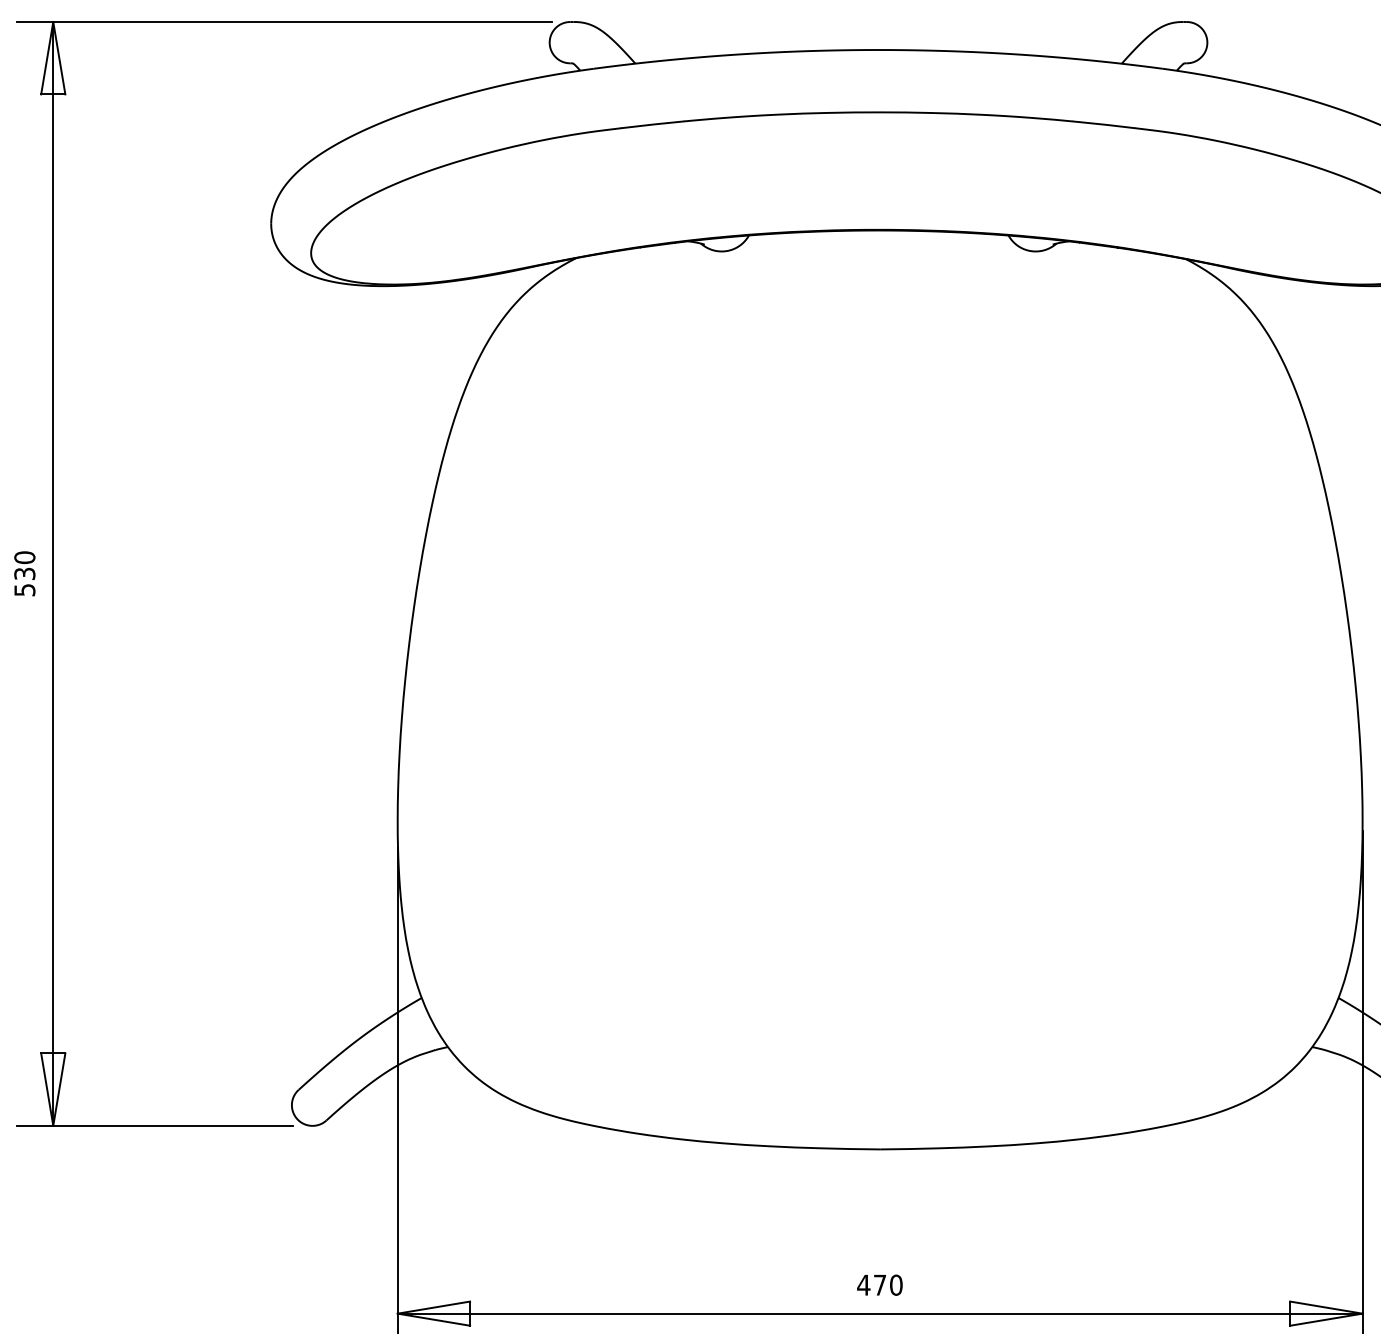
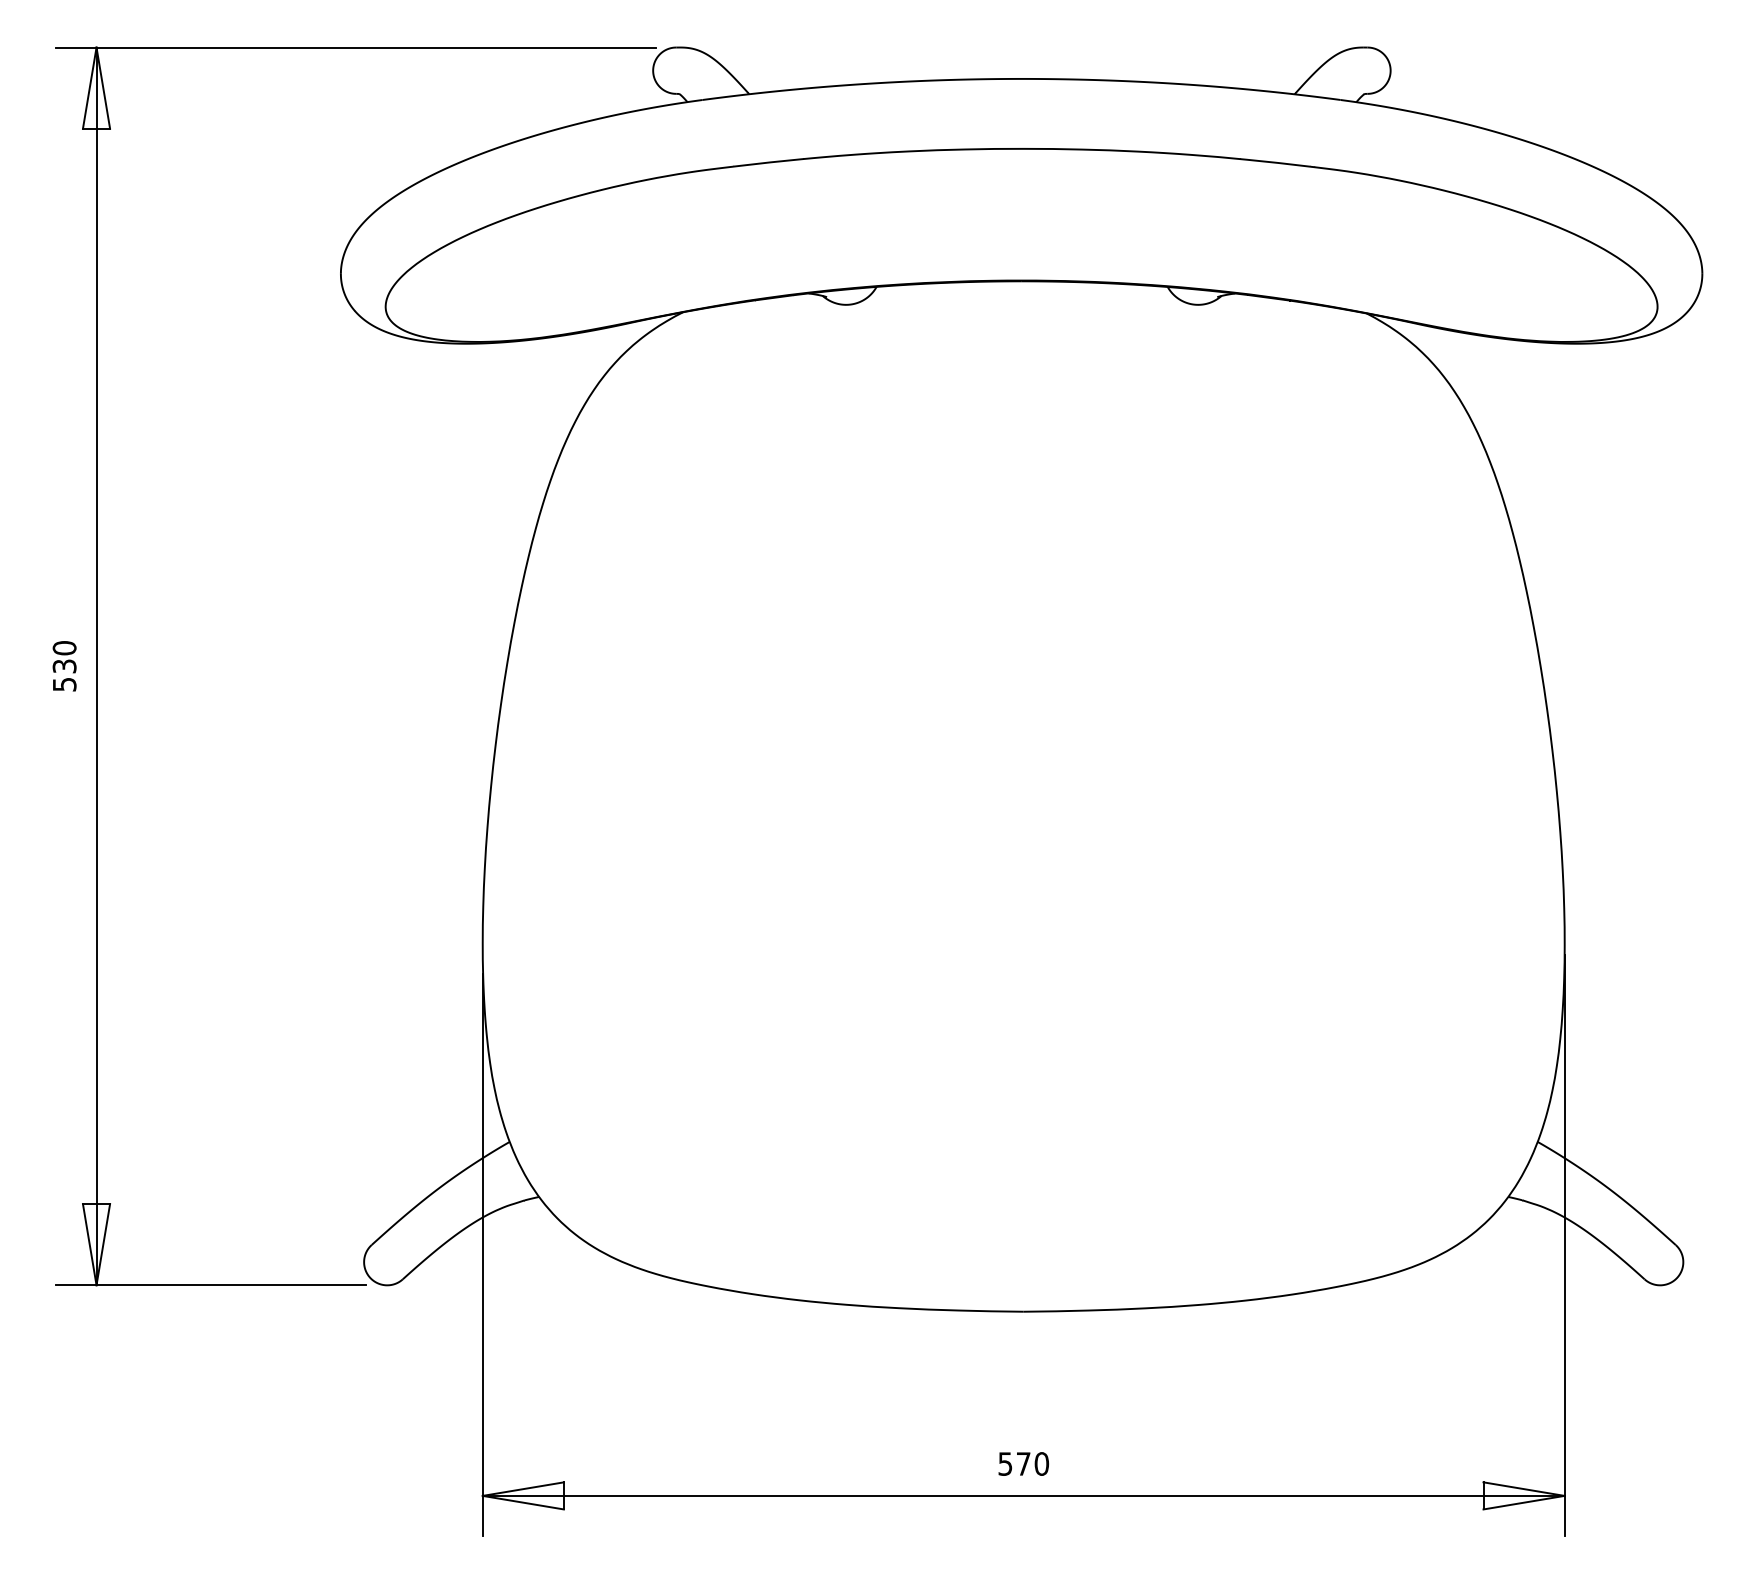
text: (863, 1284) -> (1004, 1463), 470 -> 570

